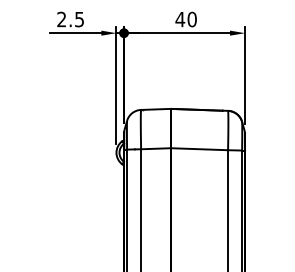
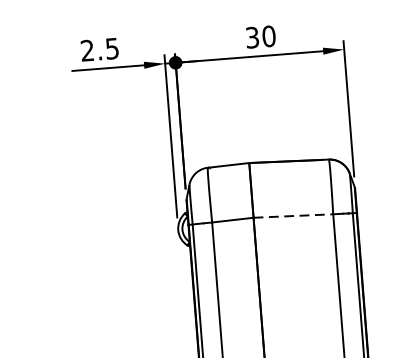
text: (180, 19) -> (252, 37), 40 -> 30
line: (199, 149) -> (293, 216), solid -> dashed

